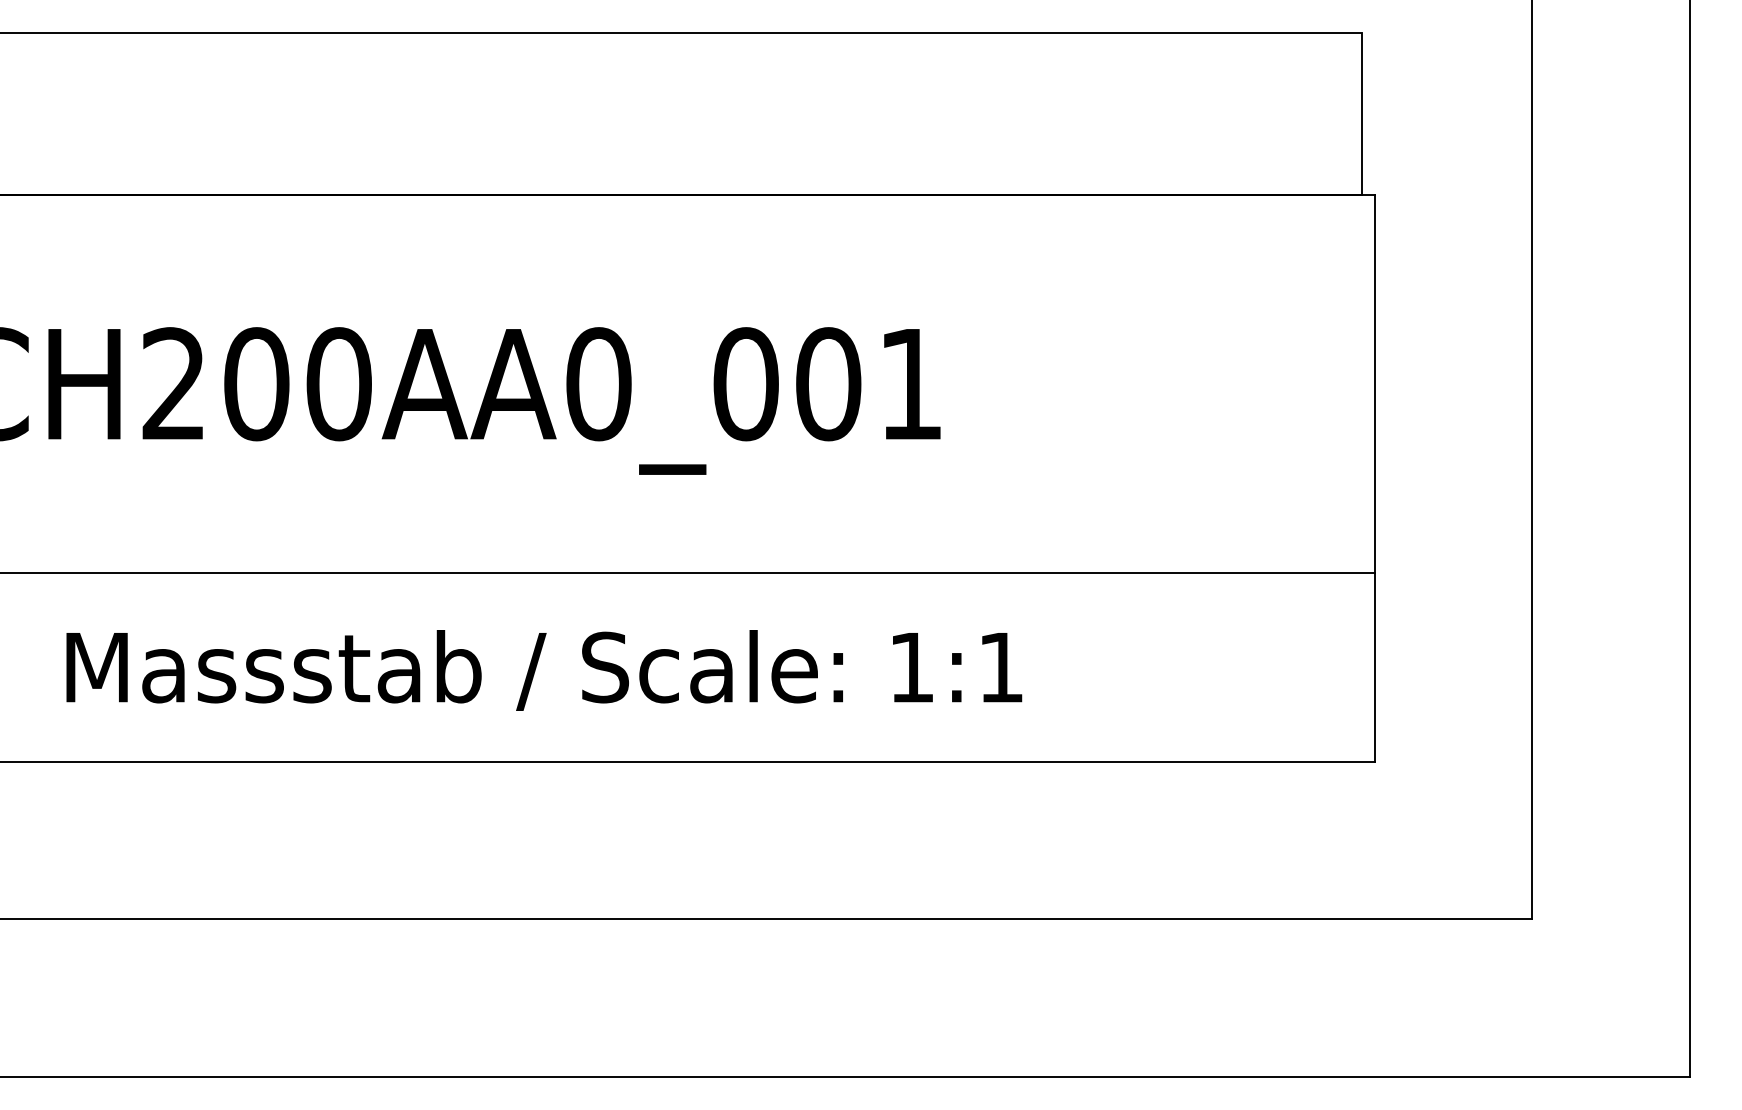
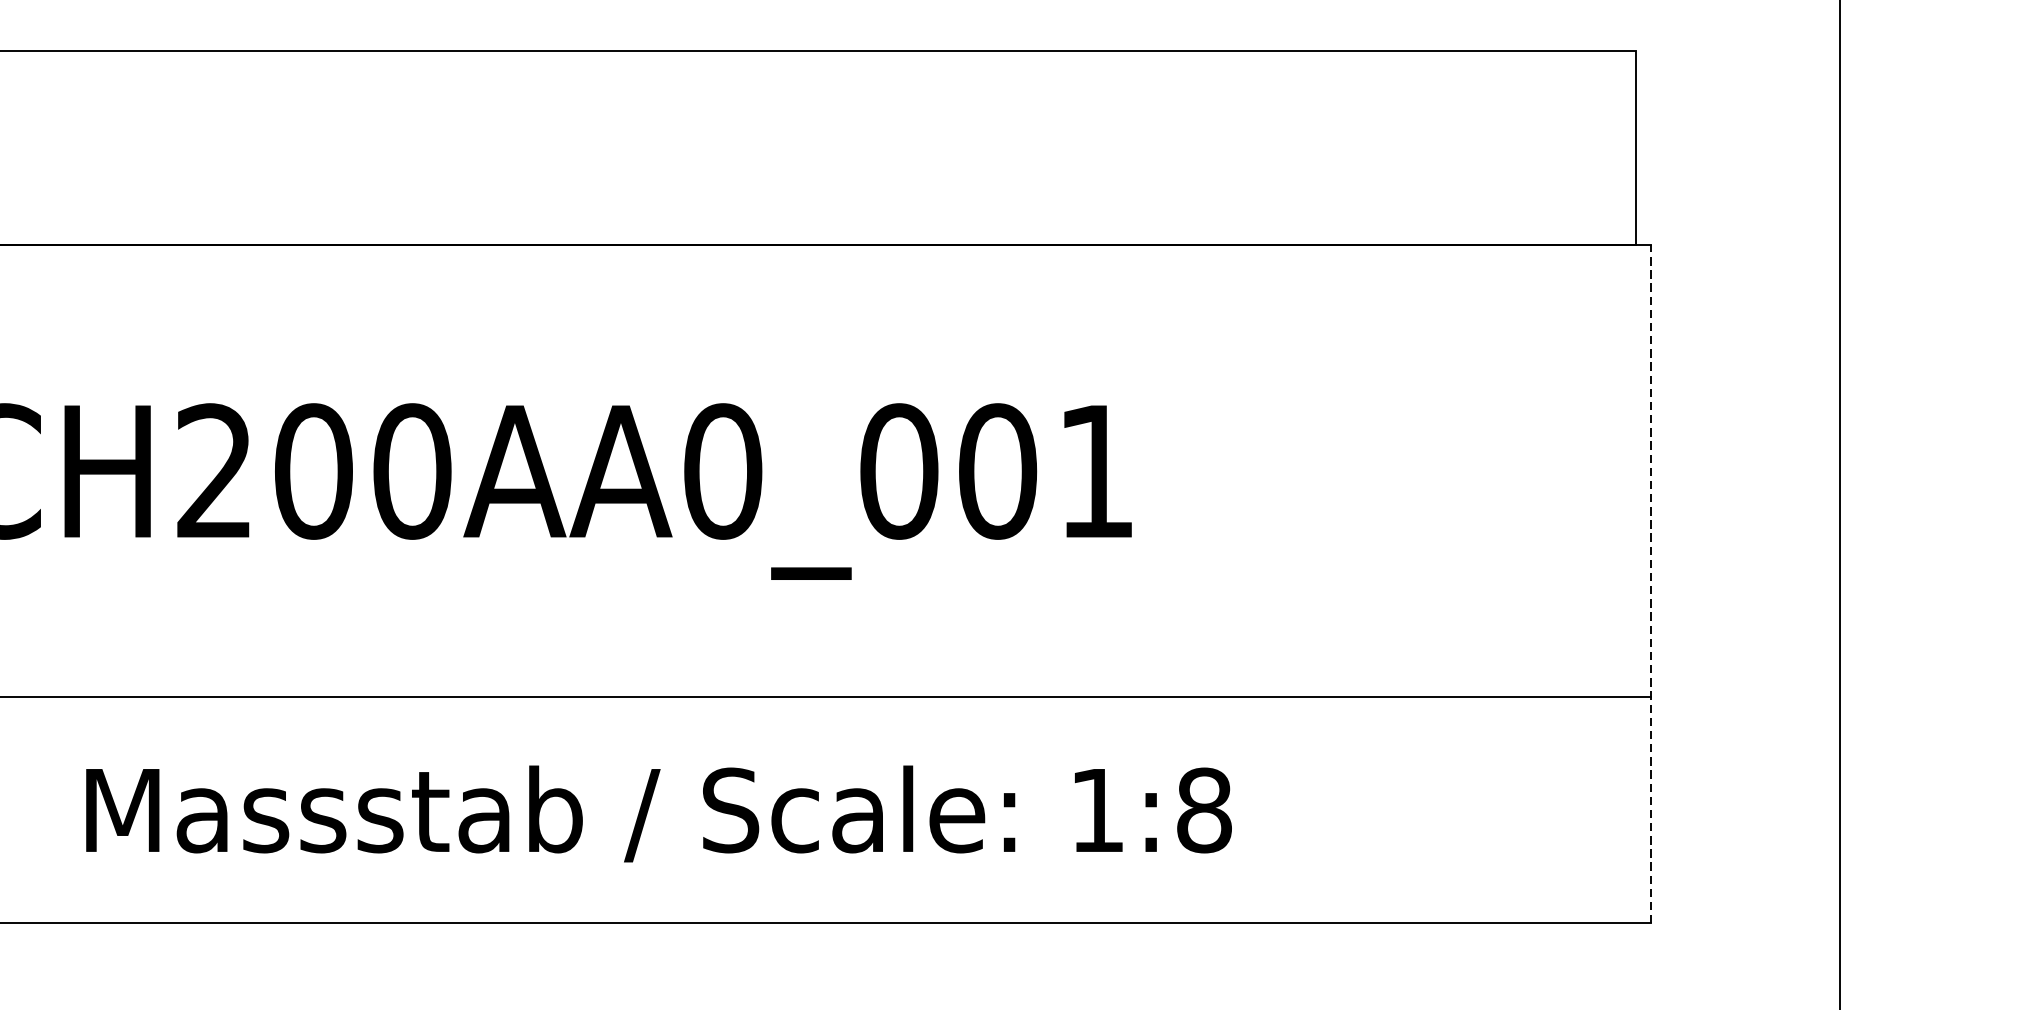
line: (1374, 478) -> (1650, 584), solid -> dashed
text: (1001, 667) -> (1204, 810), 1:1 -> 1:8

